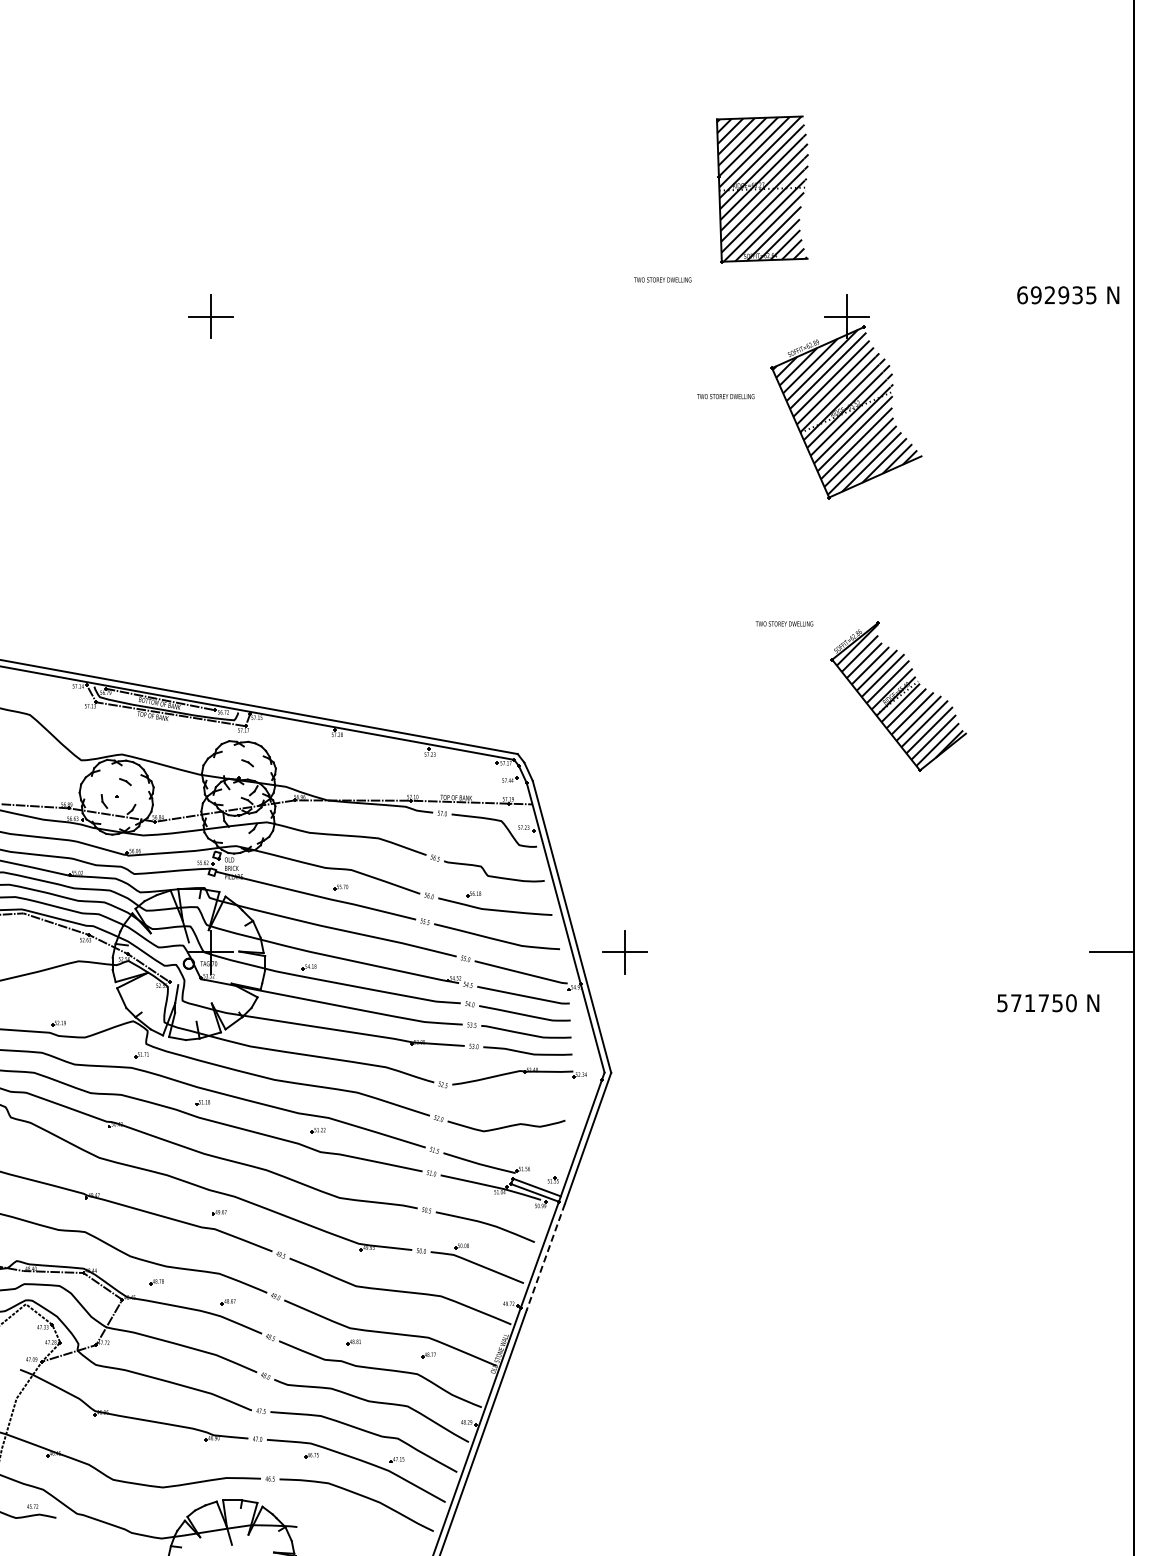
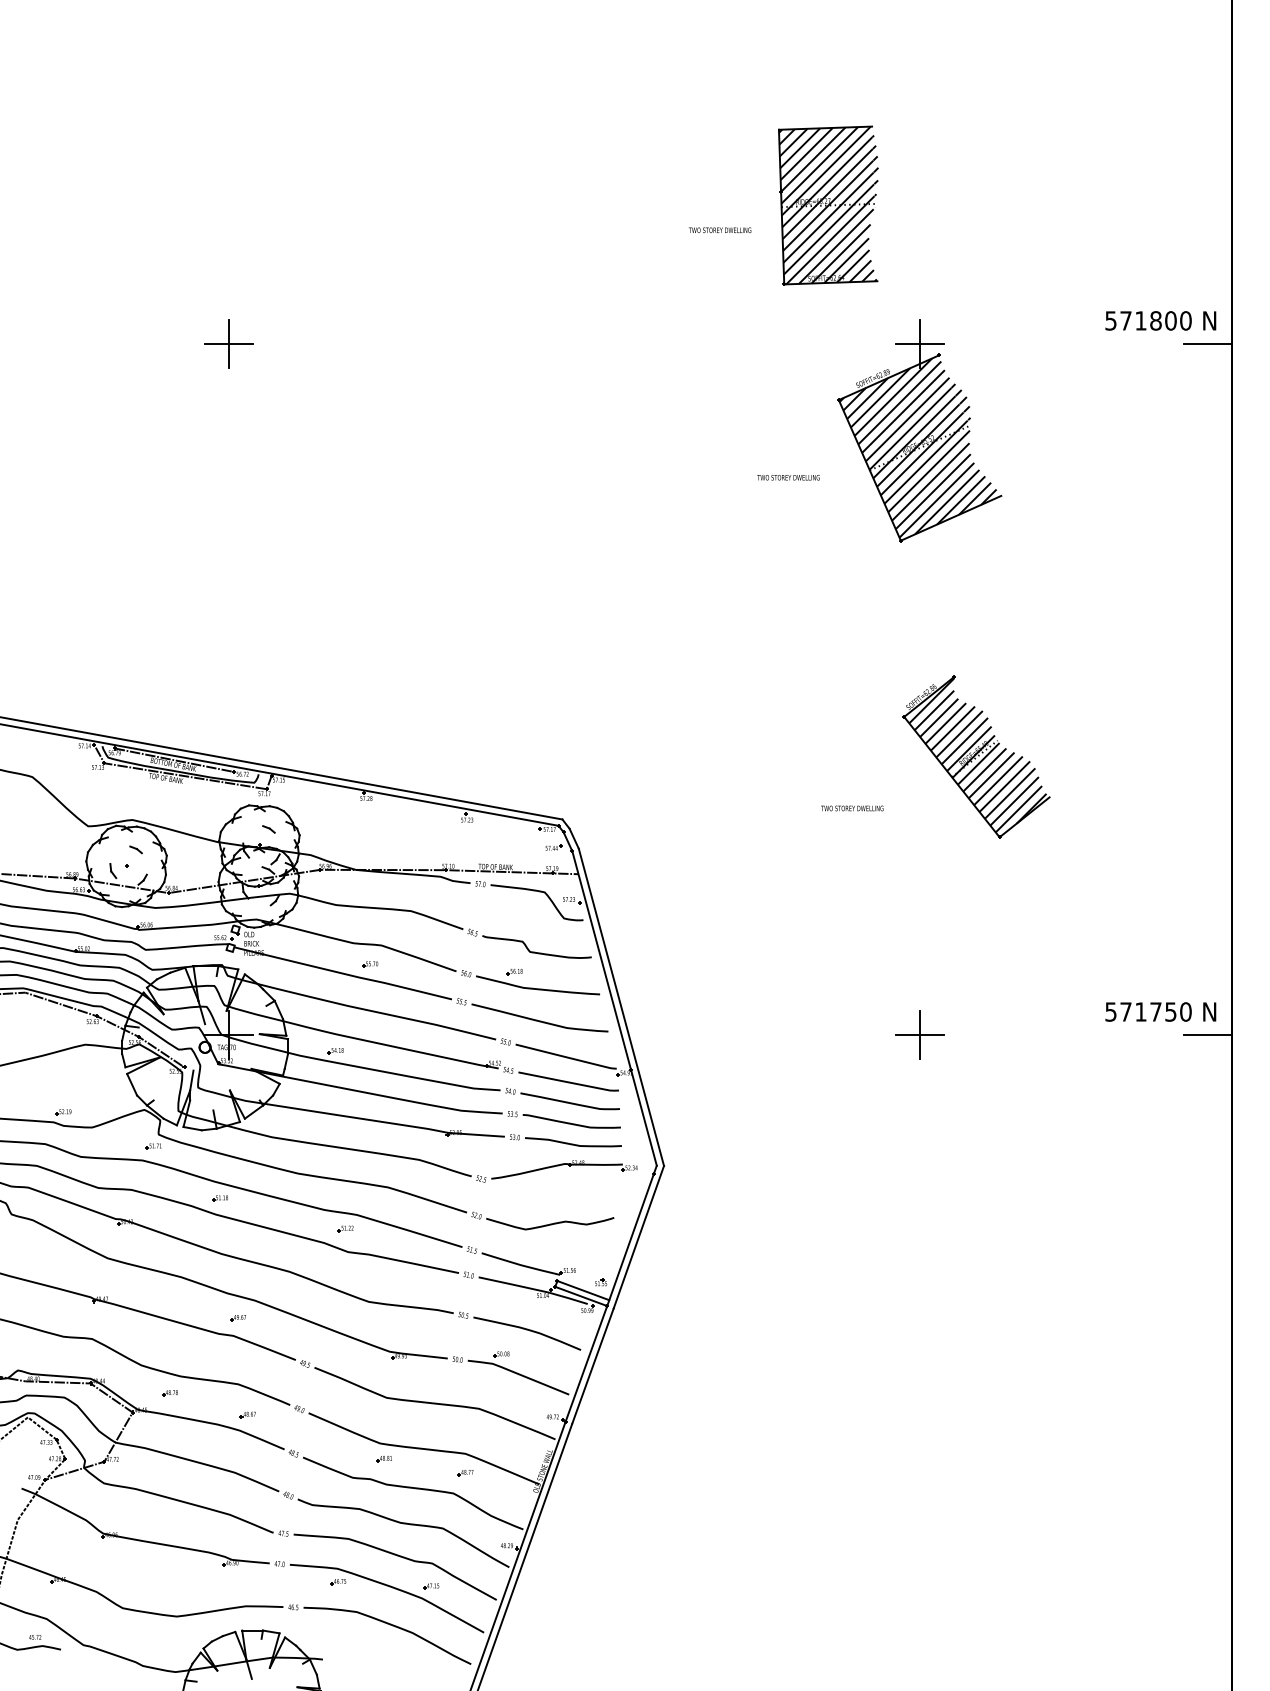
text: (662, 279) -> (719, 229), moved
text: (1056, 295) -> (1147, 321), 692935 -> 571800
line: (1111, 316) -> (1207, 343), added
text: (725, 396) -> (788, 477), moved
text: (784, 623) -> (852, 808), moved
part: (624, 952) -> (919, 1035), moved
text: (1048, 1003) -> (1161, 1012), moved
line: (545, 1257) -> (592, 1366), dashed -> solid

